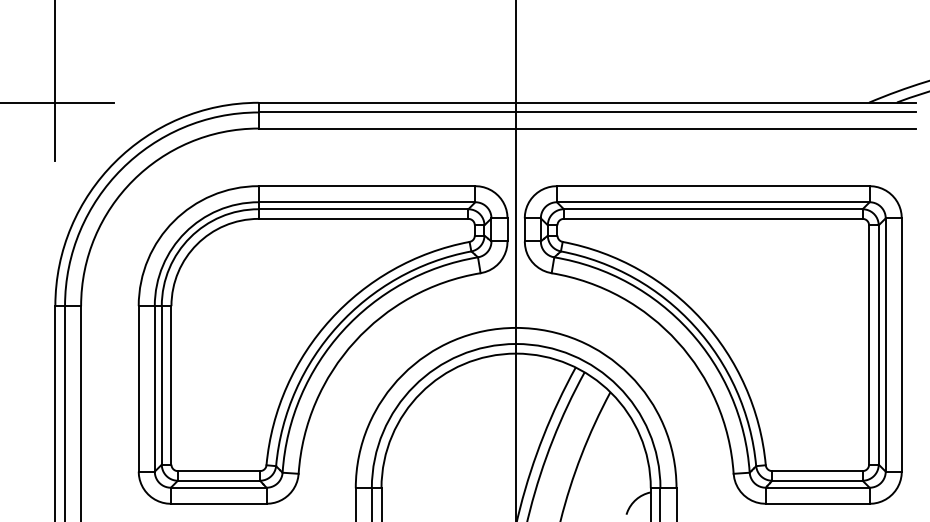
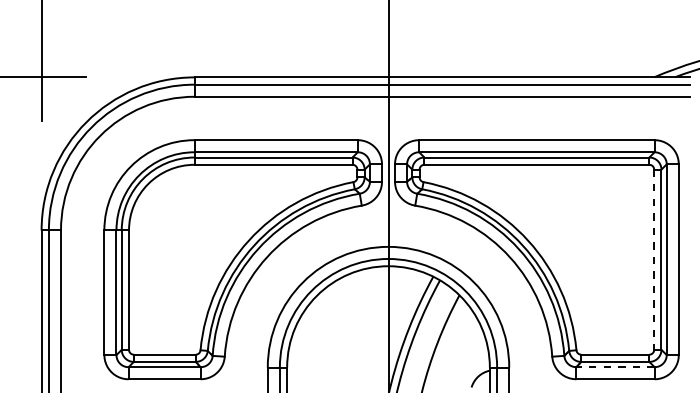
line: (869, 345) -> (654, 260), solid -> dashed
line: (817, 487) -> (615, 367), solid -> dashed

